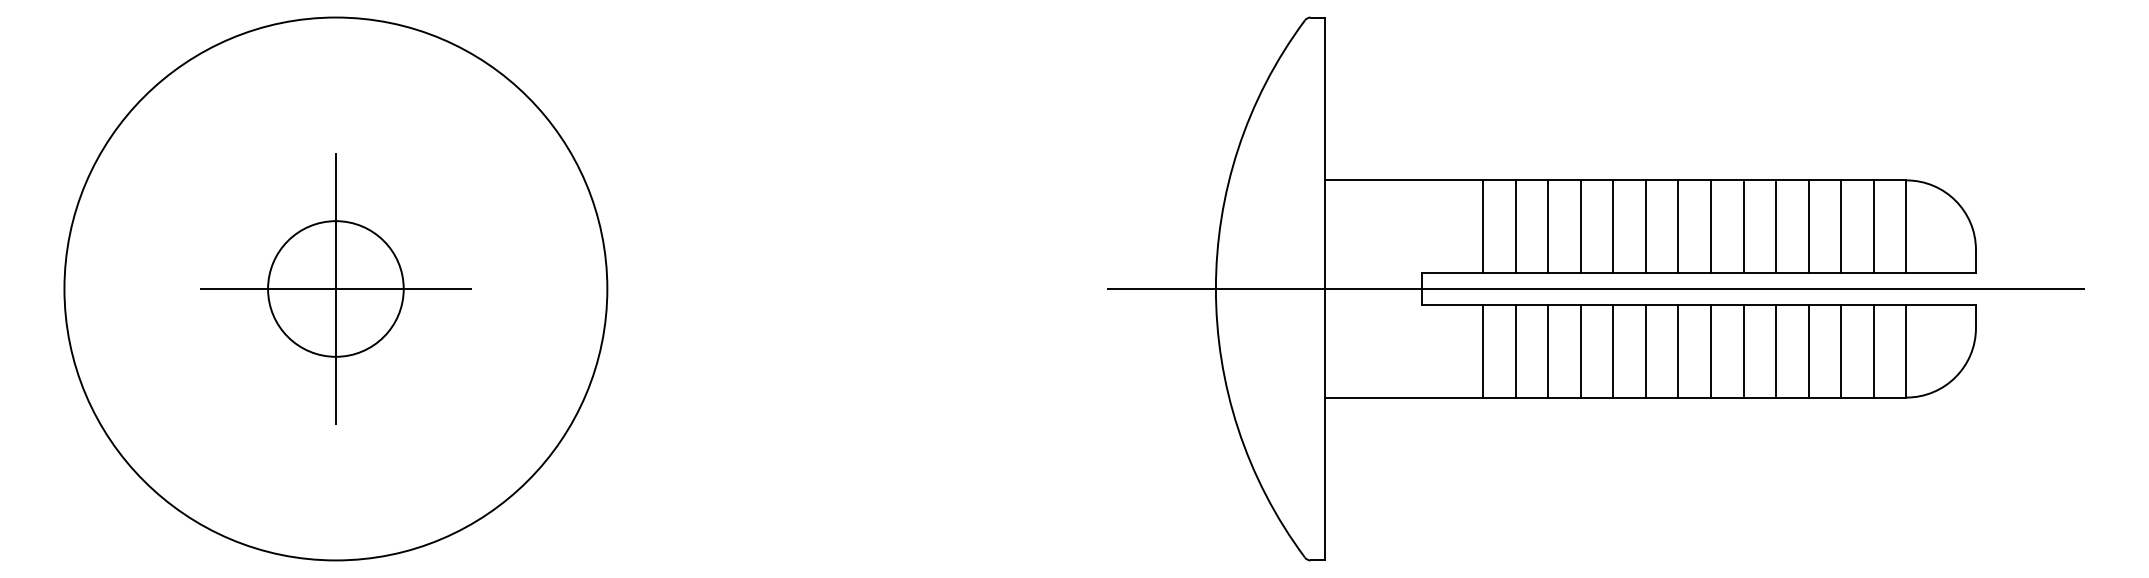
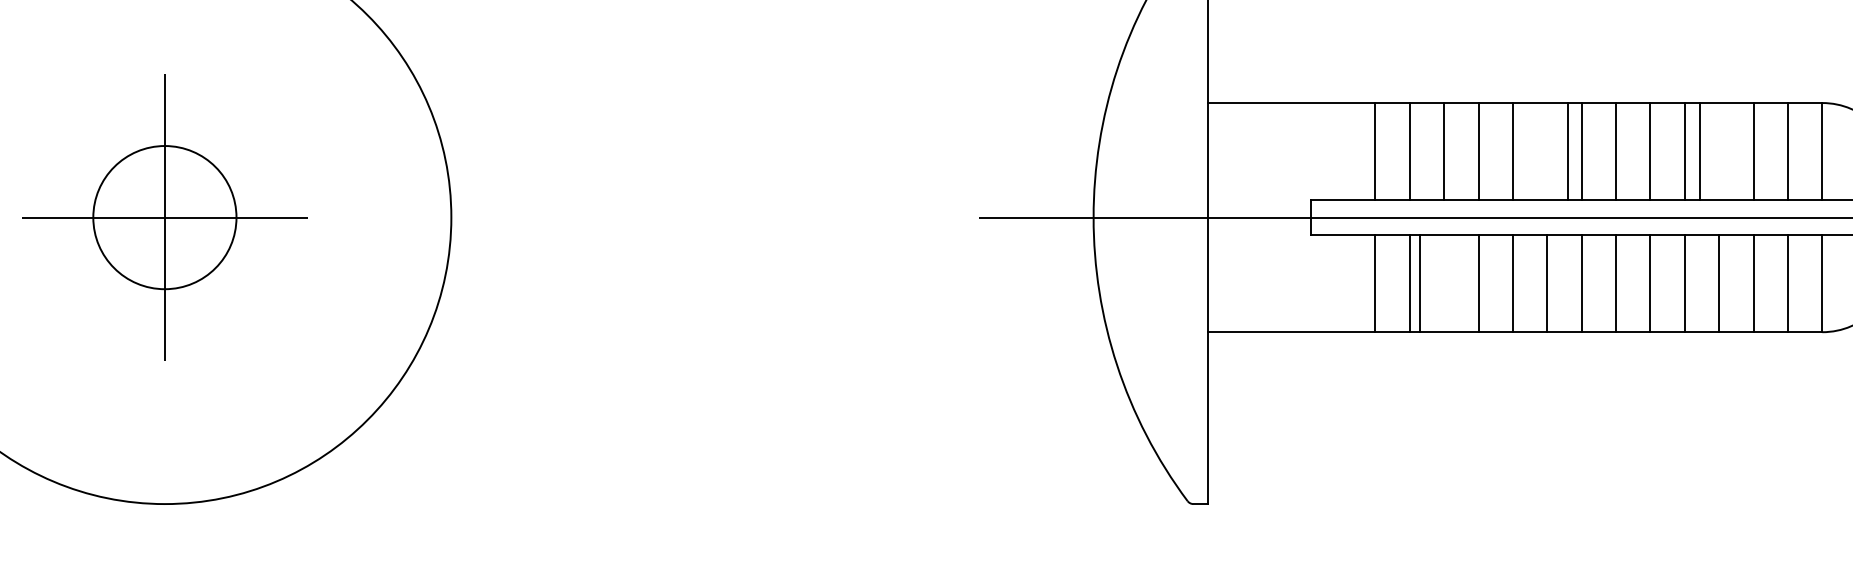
line: (1645, 226) -> (1568, 151), moved
line: (1808, 226) -> (1699, 151), moved
line: (1548, 351) -> (1420, 283), moved

